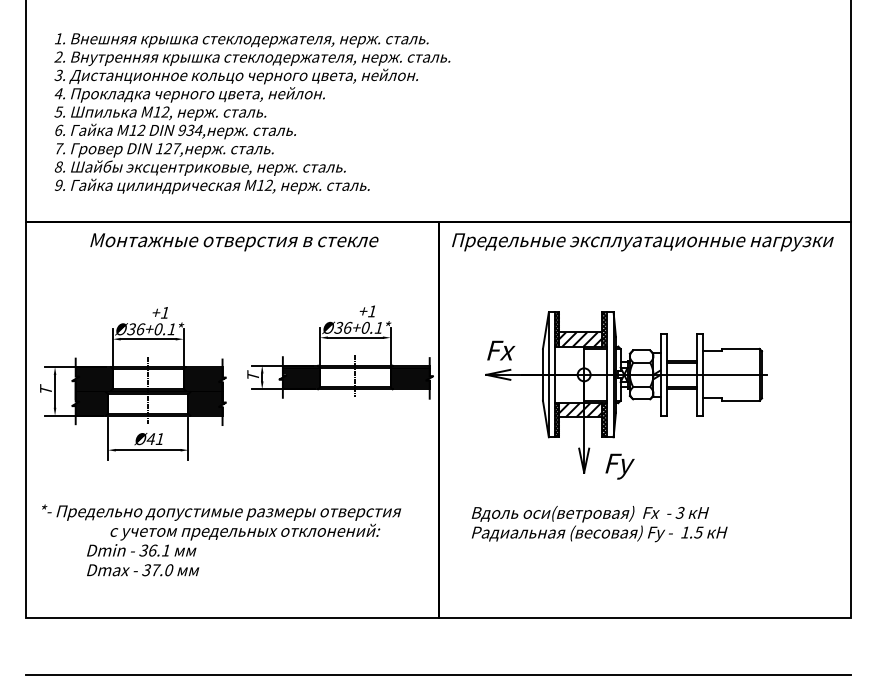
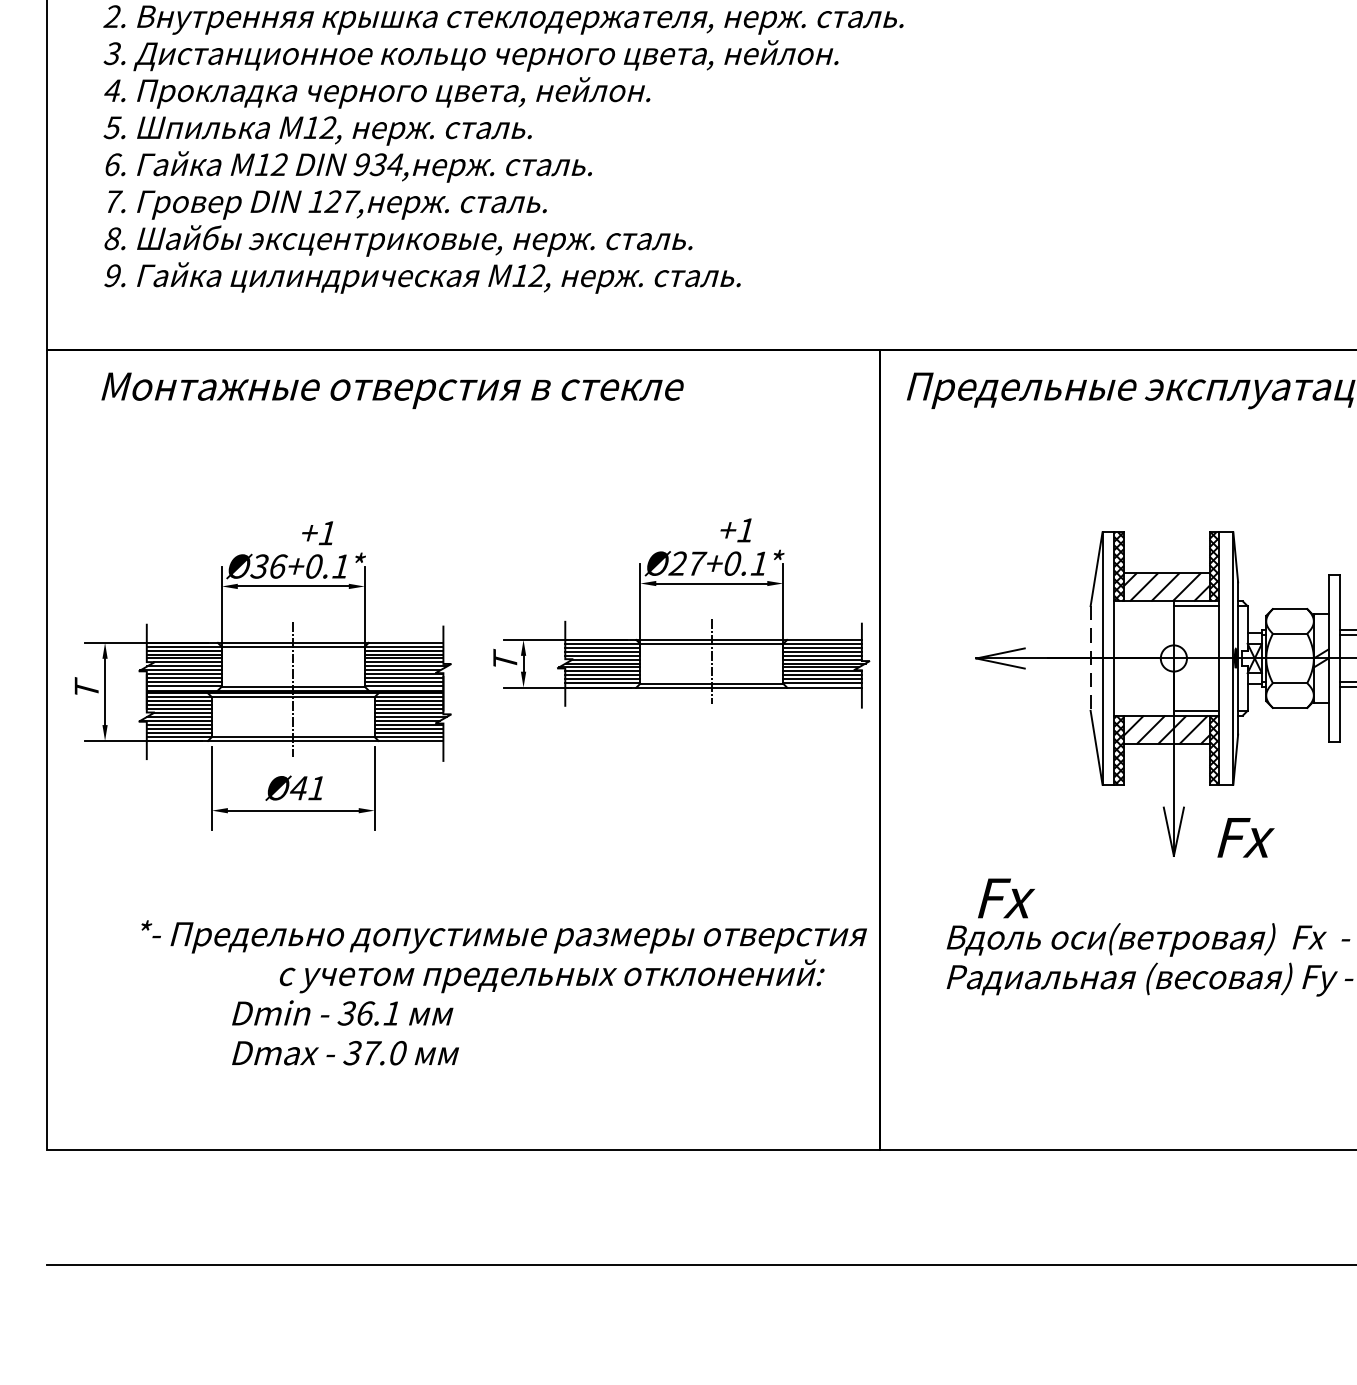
text: (234, 242) -> (392, 391), moved
text: (343, 327) -> (687, 562), Ø36 -> Ø27
text: (501, 350) -> (1006, 898), moved
line: (542, 374) -> (1089, 657), solid -> dashed
text: (619, 466) -> (1245, 843), Fy -> Fх
text: (221, 540) -> (503, 993), moved

